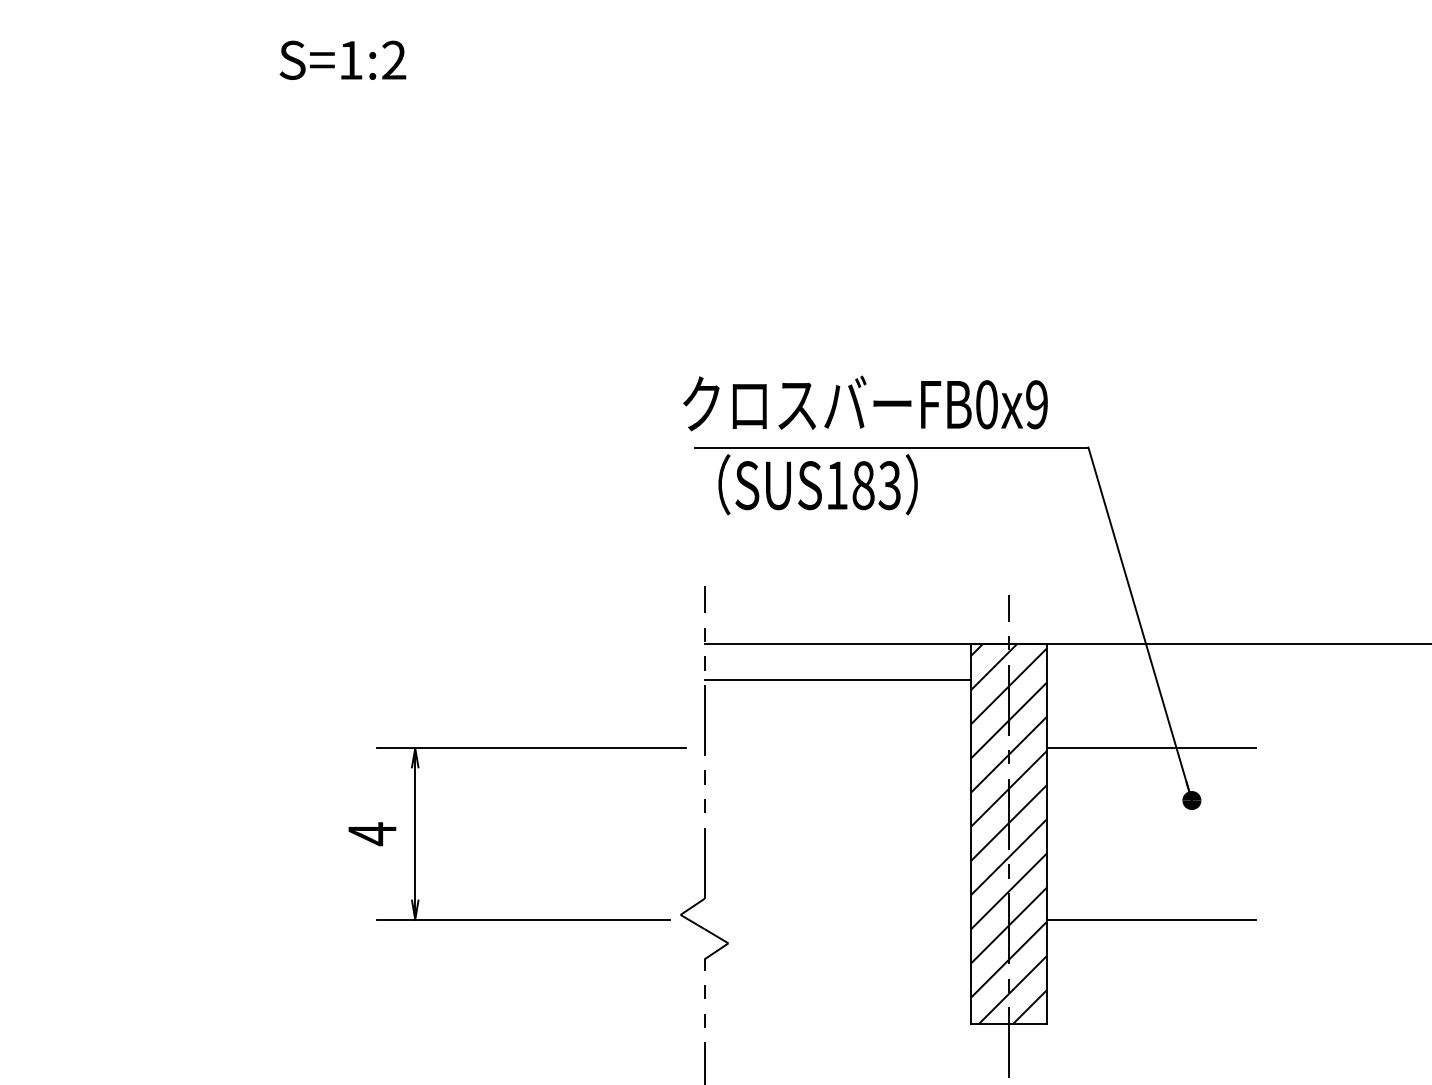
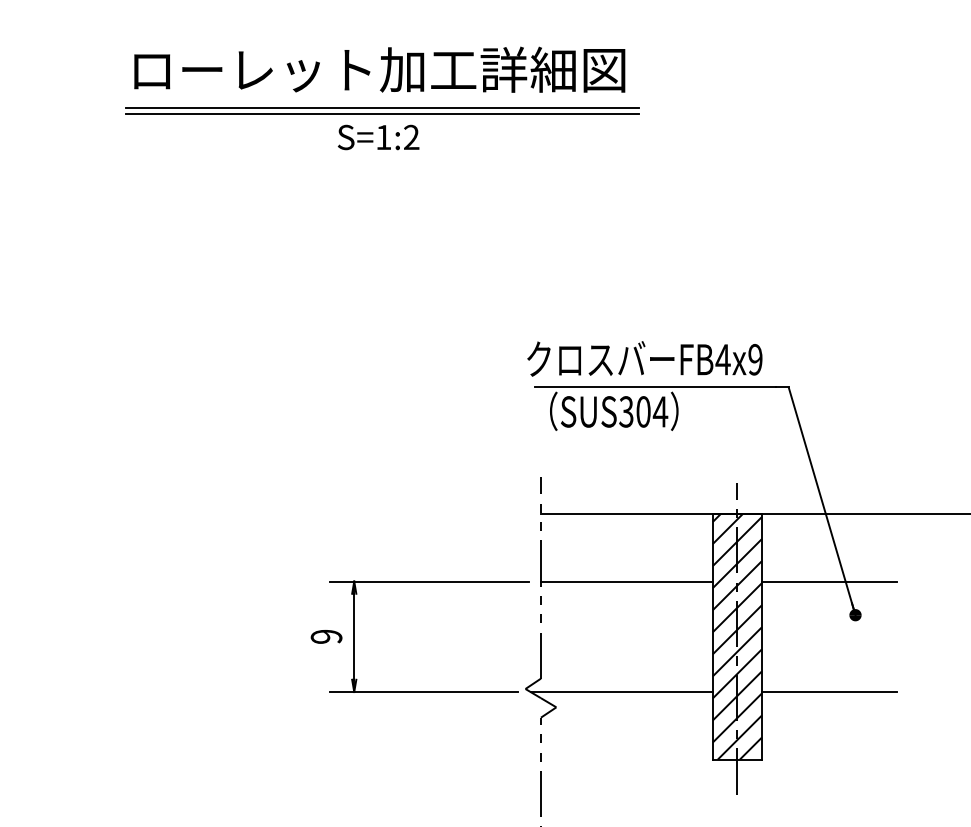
line: (459, 13) -> (382, 107), added
line: (459, 24) -> (382, 114), added
text: (342, 60) -> (378, 137), moved
text: (985, 404) -> (722, 359), FB0x9 -> FB4x9
text: (863, 484) -> (643, 411), SUS183 -> SUS304
line: (837, 680) -> (626, 581), moved
text: (372, 833) -> (326, 636), 4 -> 9
line: (829, 920) -> (621, 692), added

